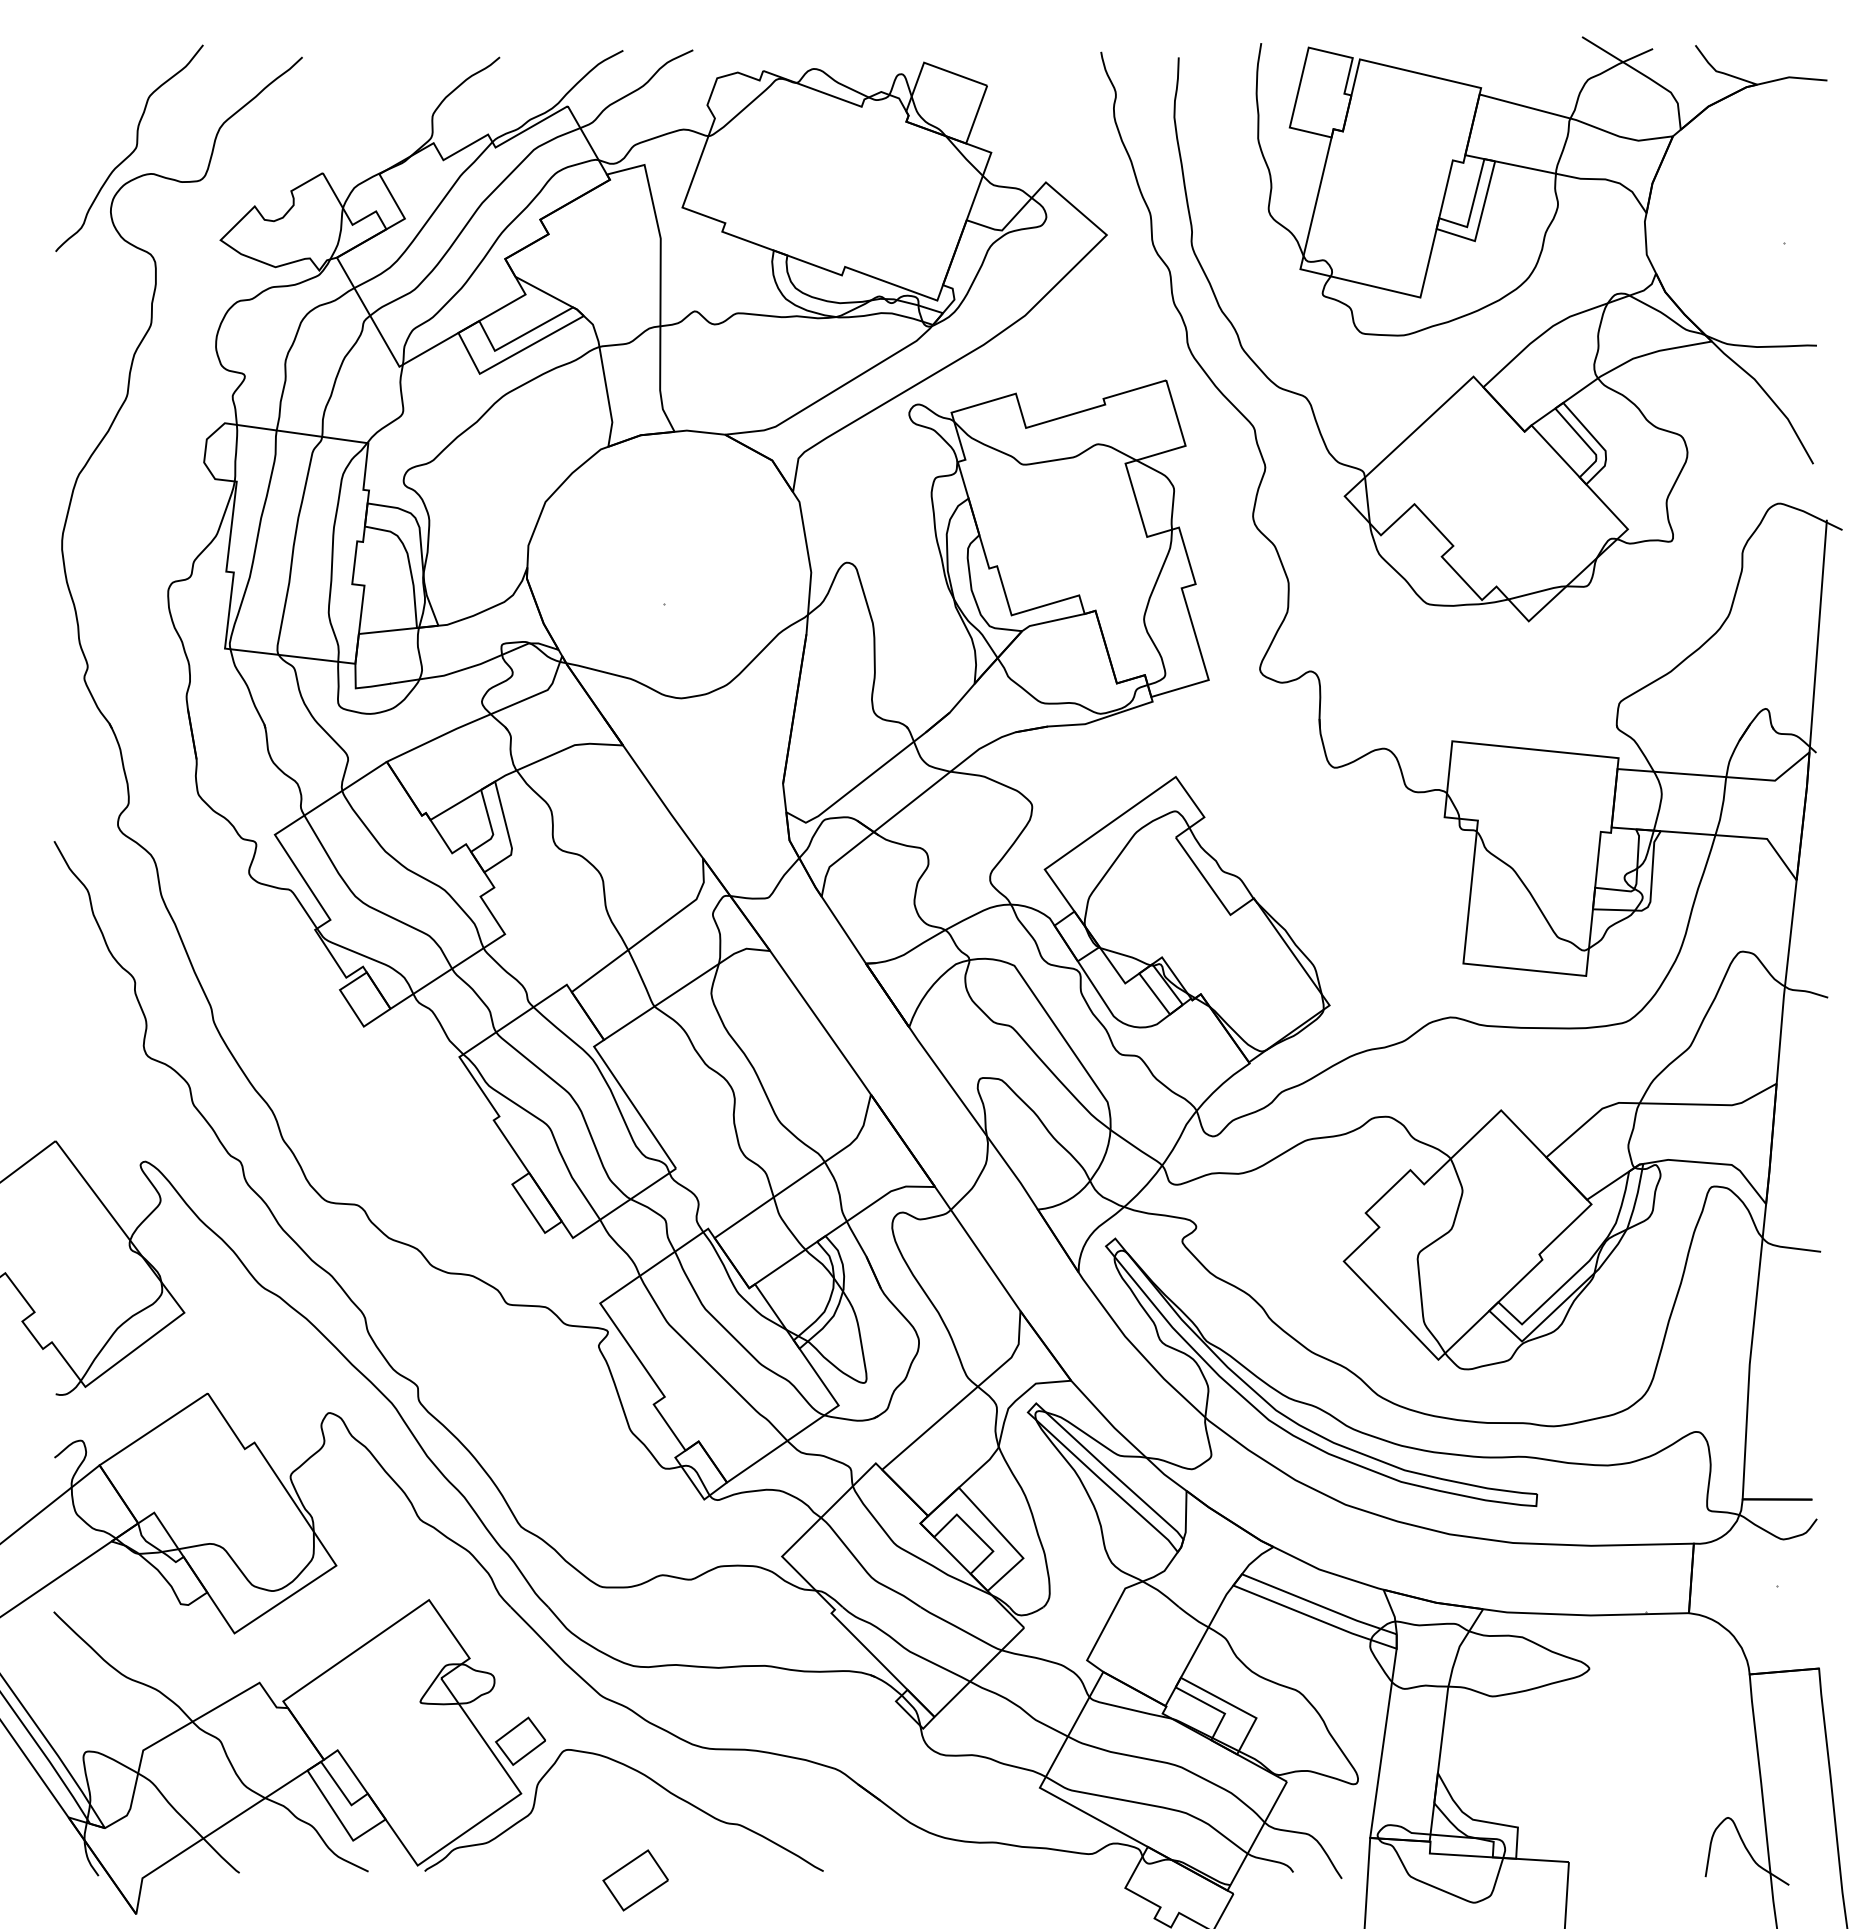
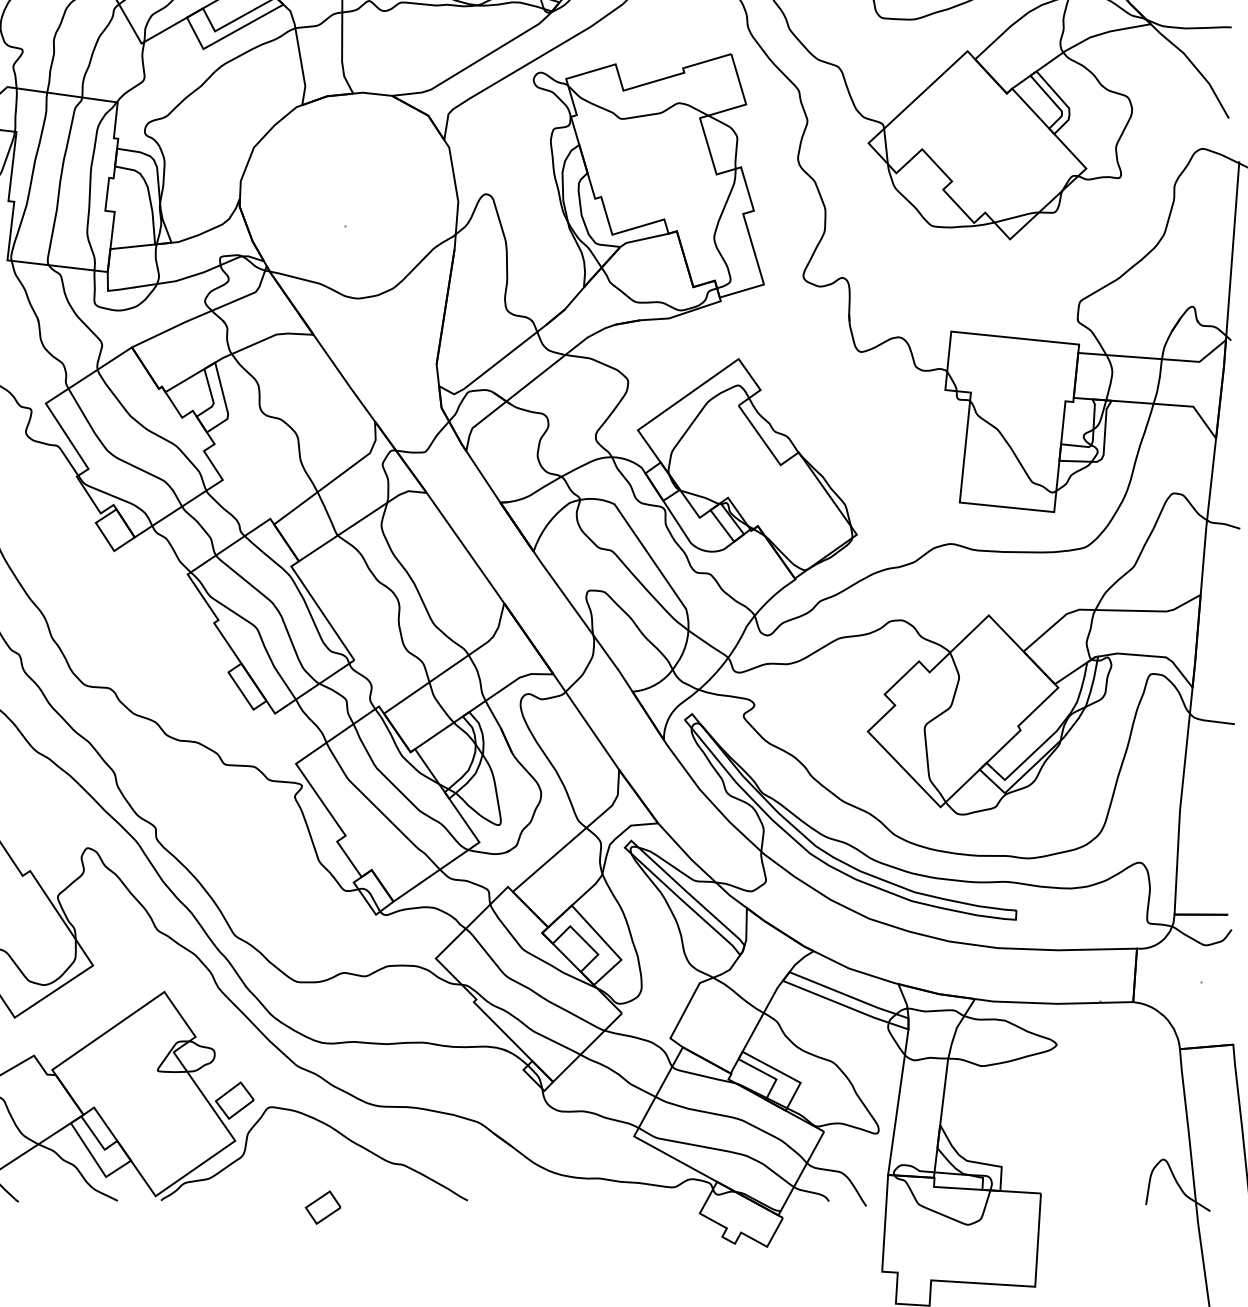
part: (635, 1880) -> (323, 1207), size x0.7

